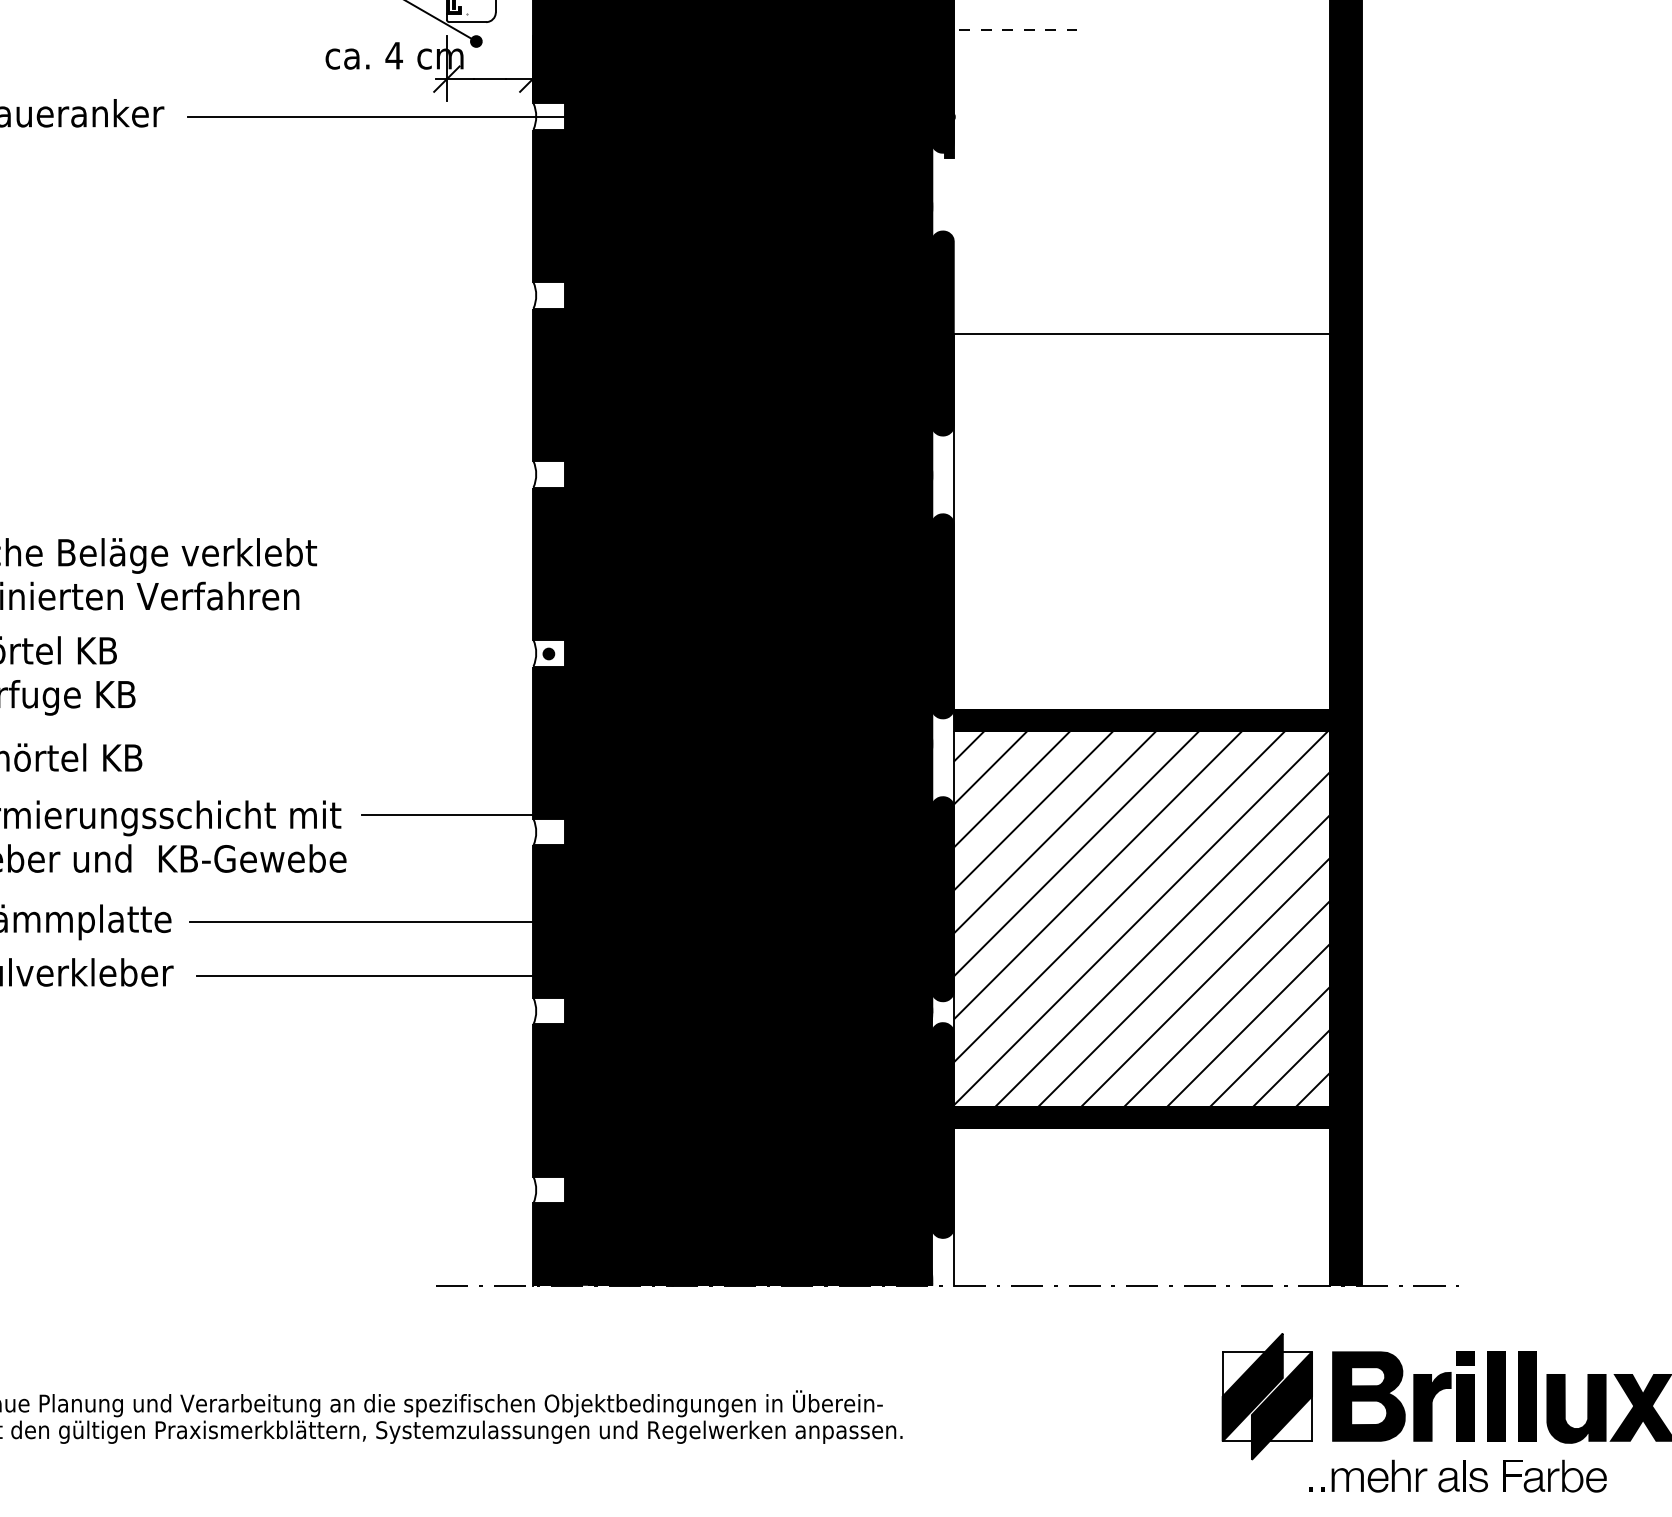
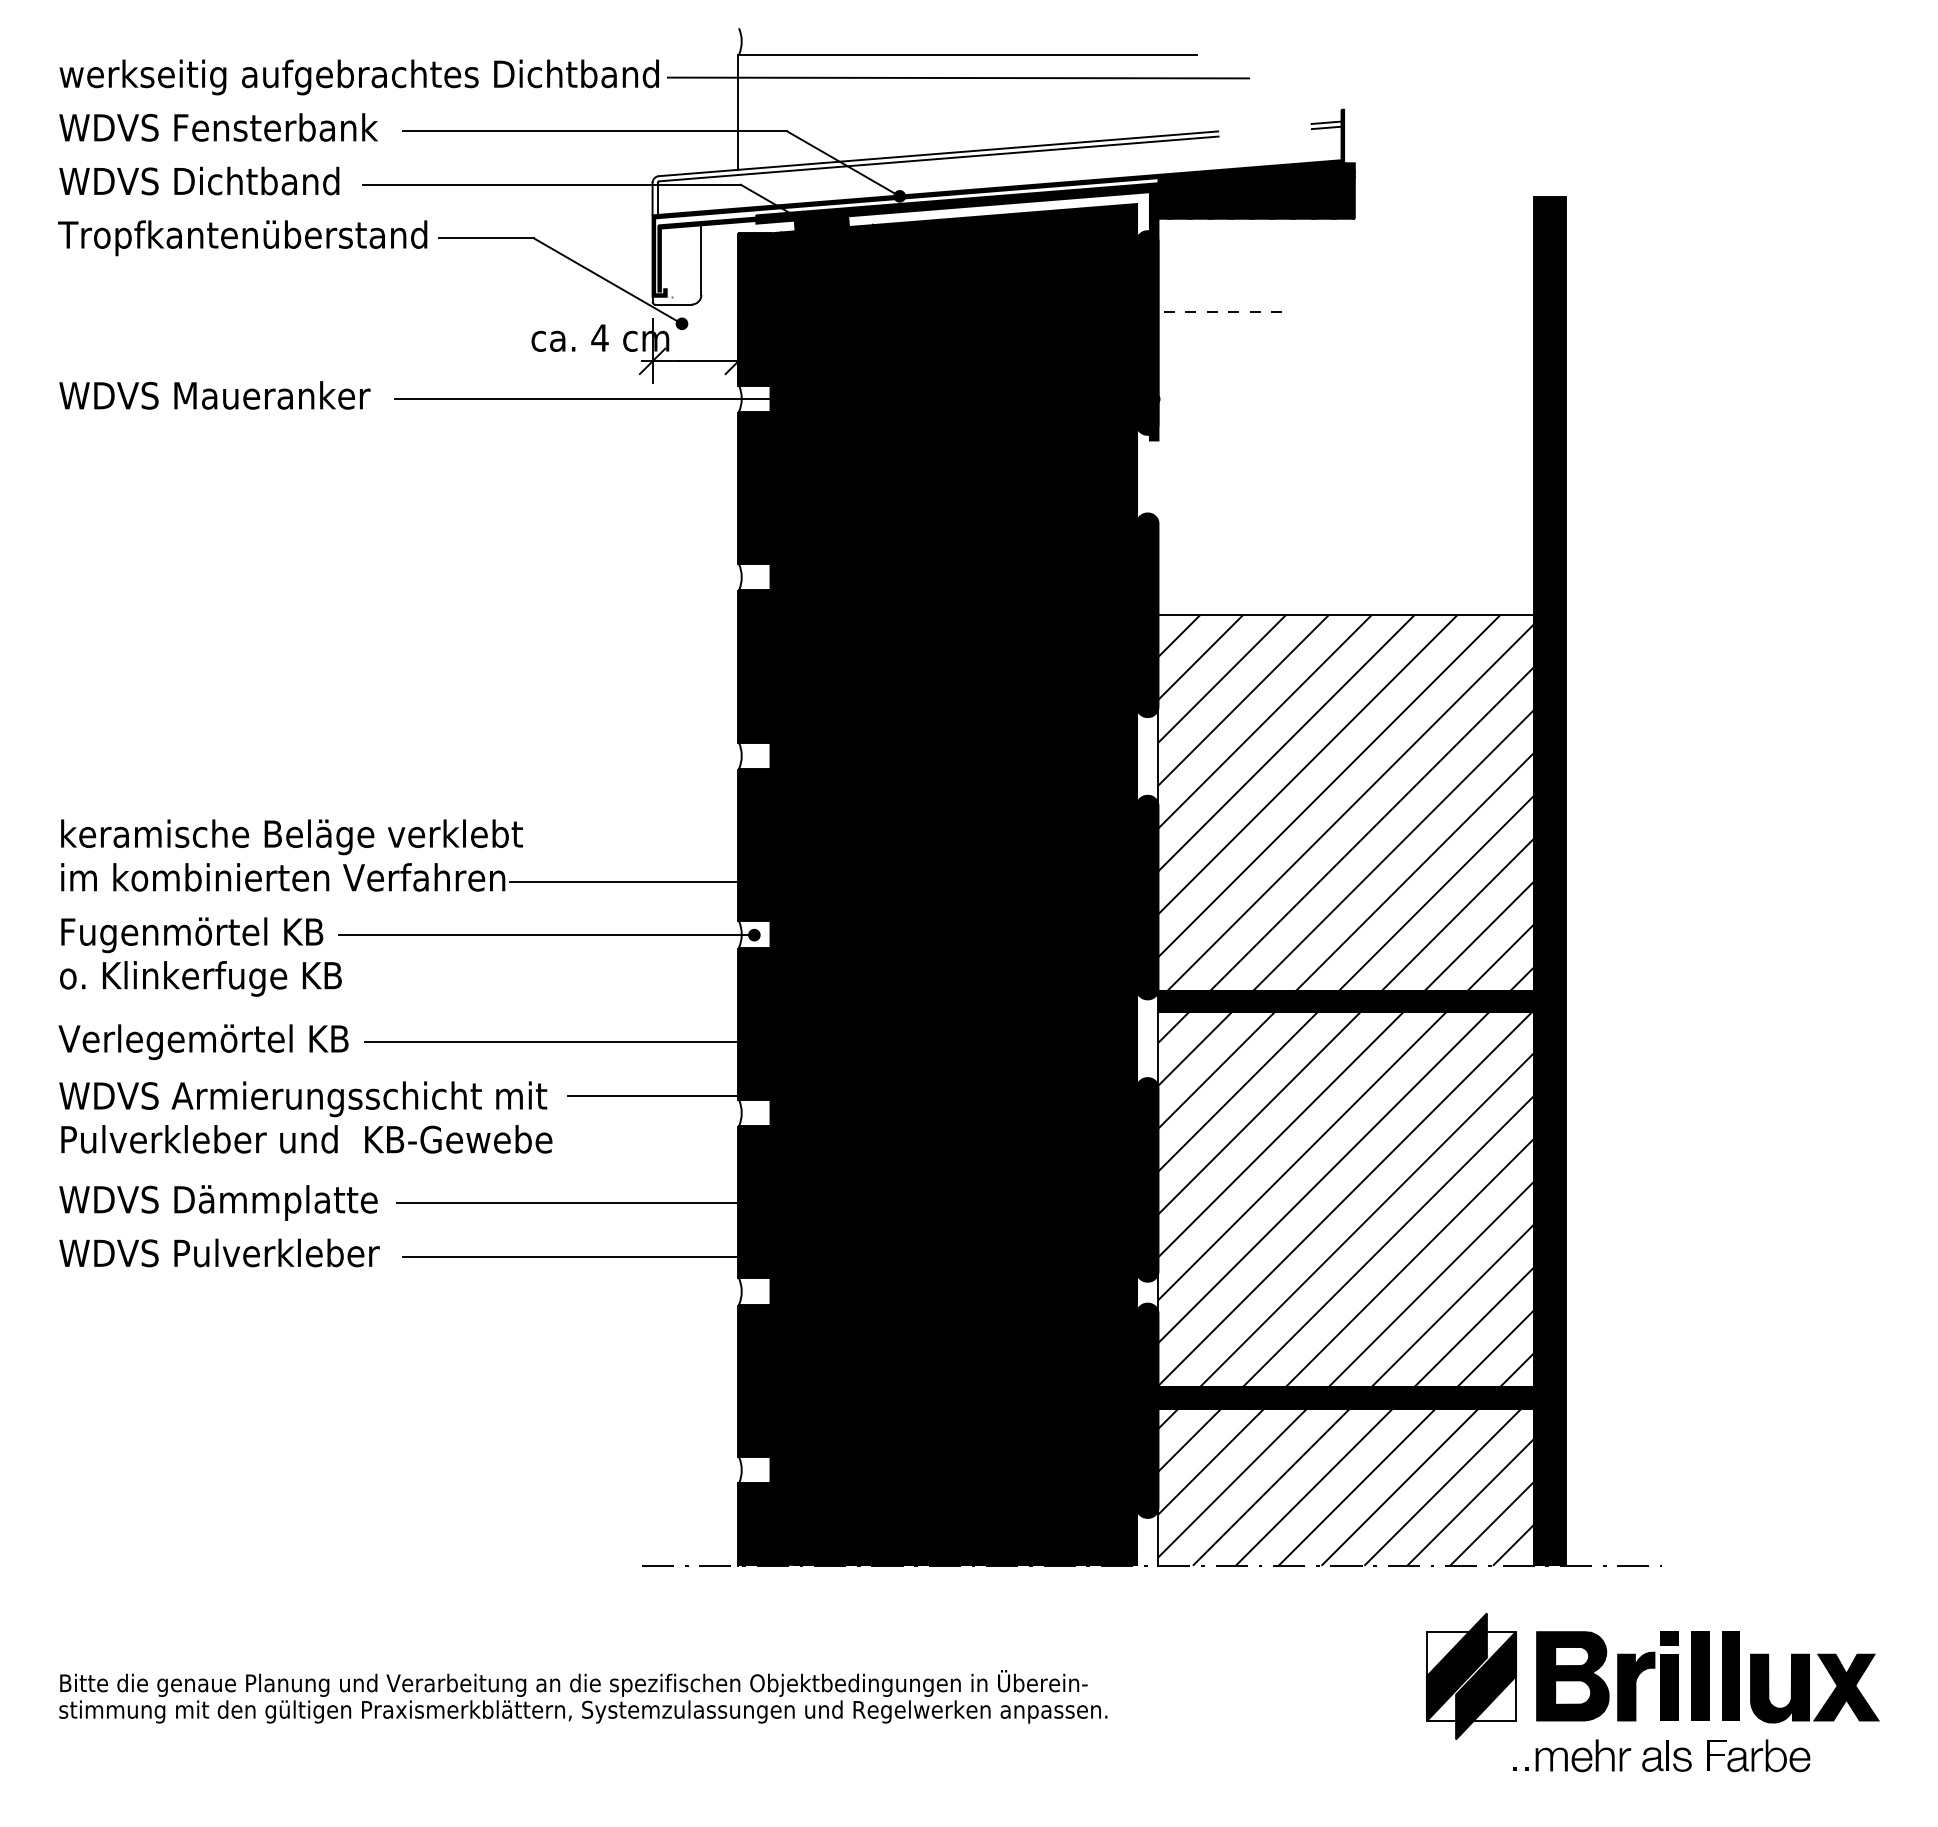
hatch: (1141, 521) -> (1345, 802), added
line: (425, 600) -> (631, 881), added
line: (340, 654) -> (546, 935), added
line: (357, 761) -> (563, 1042), added
hatch: (1141, 1206) -> (1345, 1486), added

